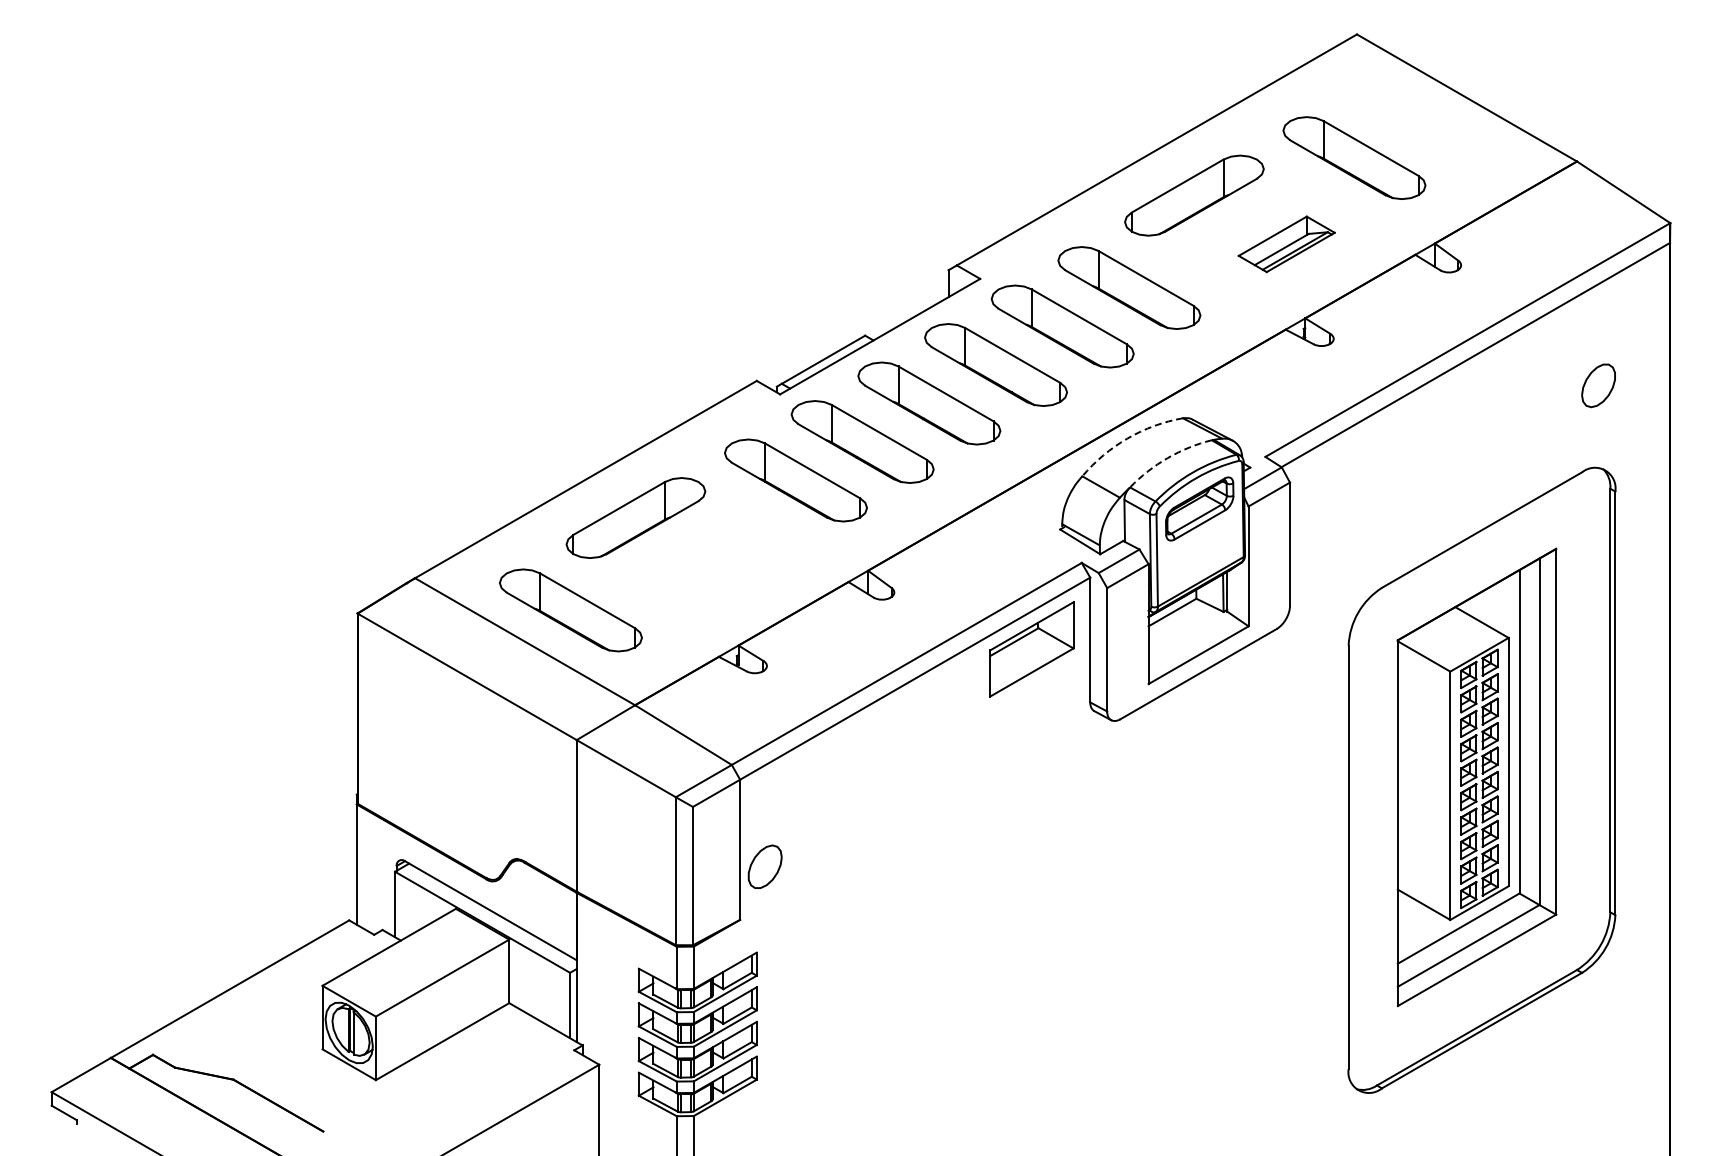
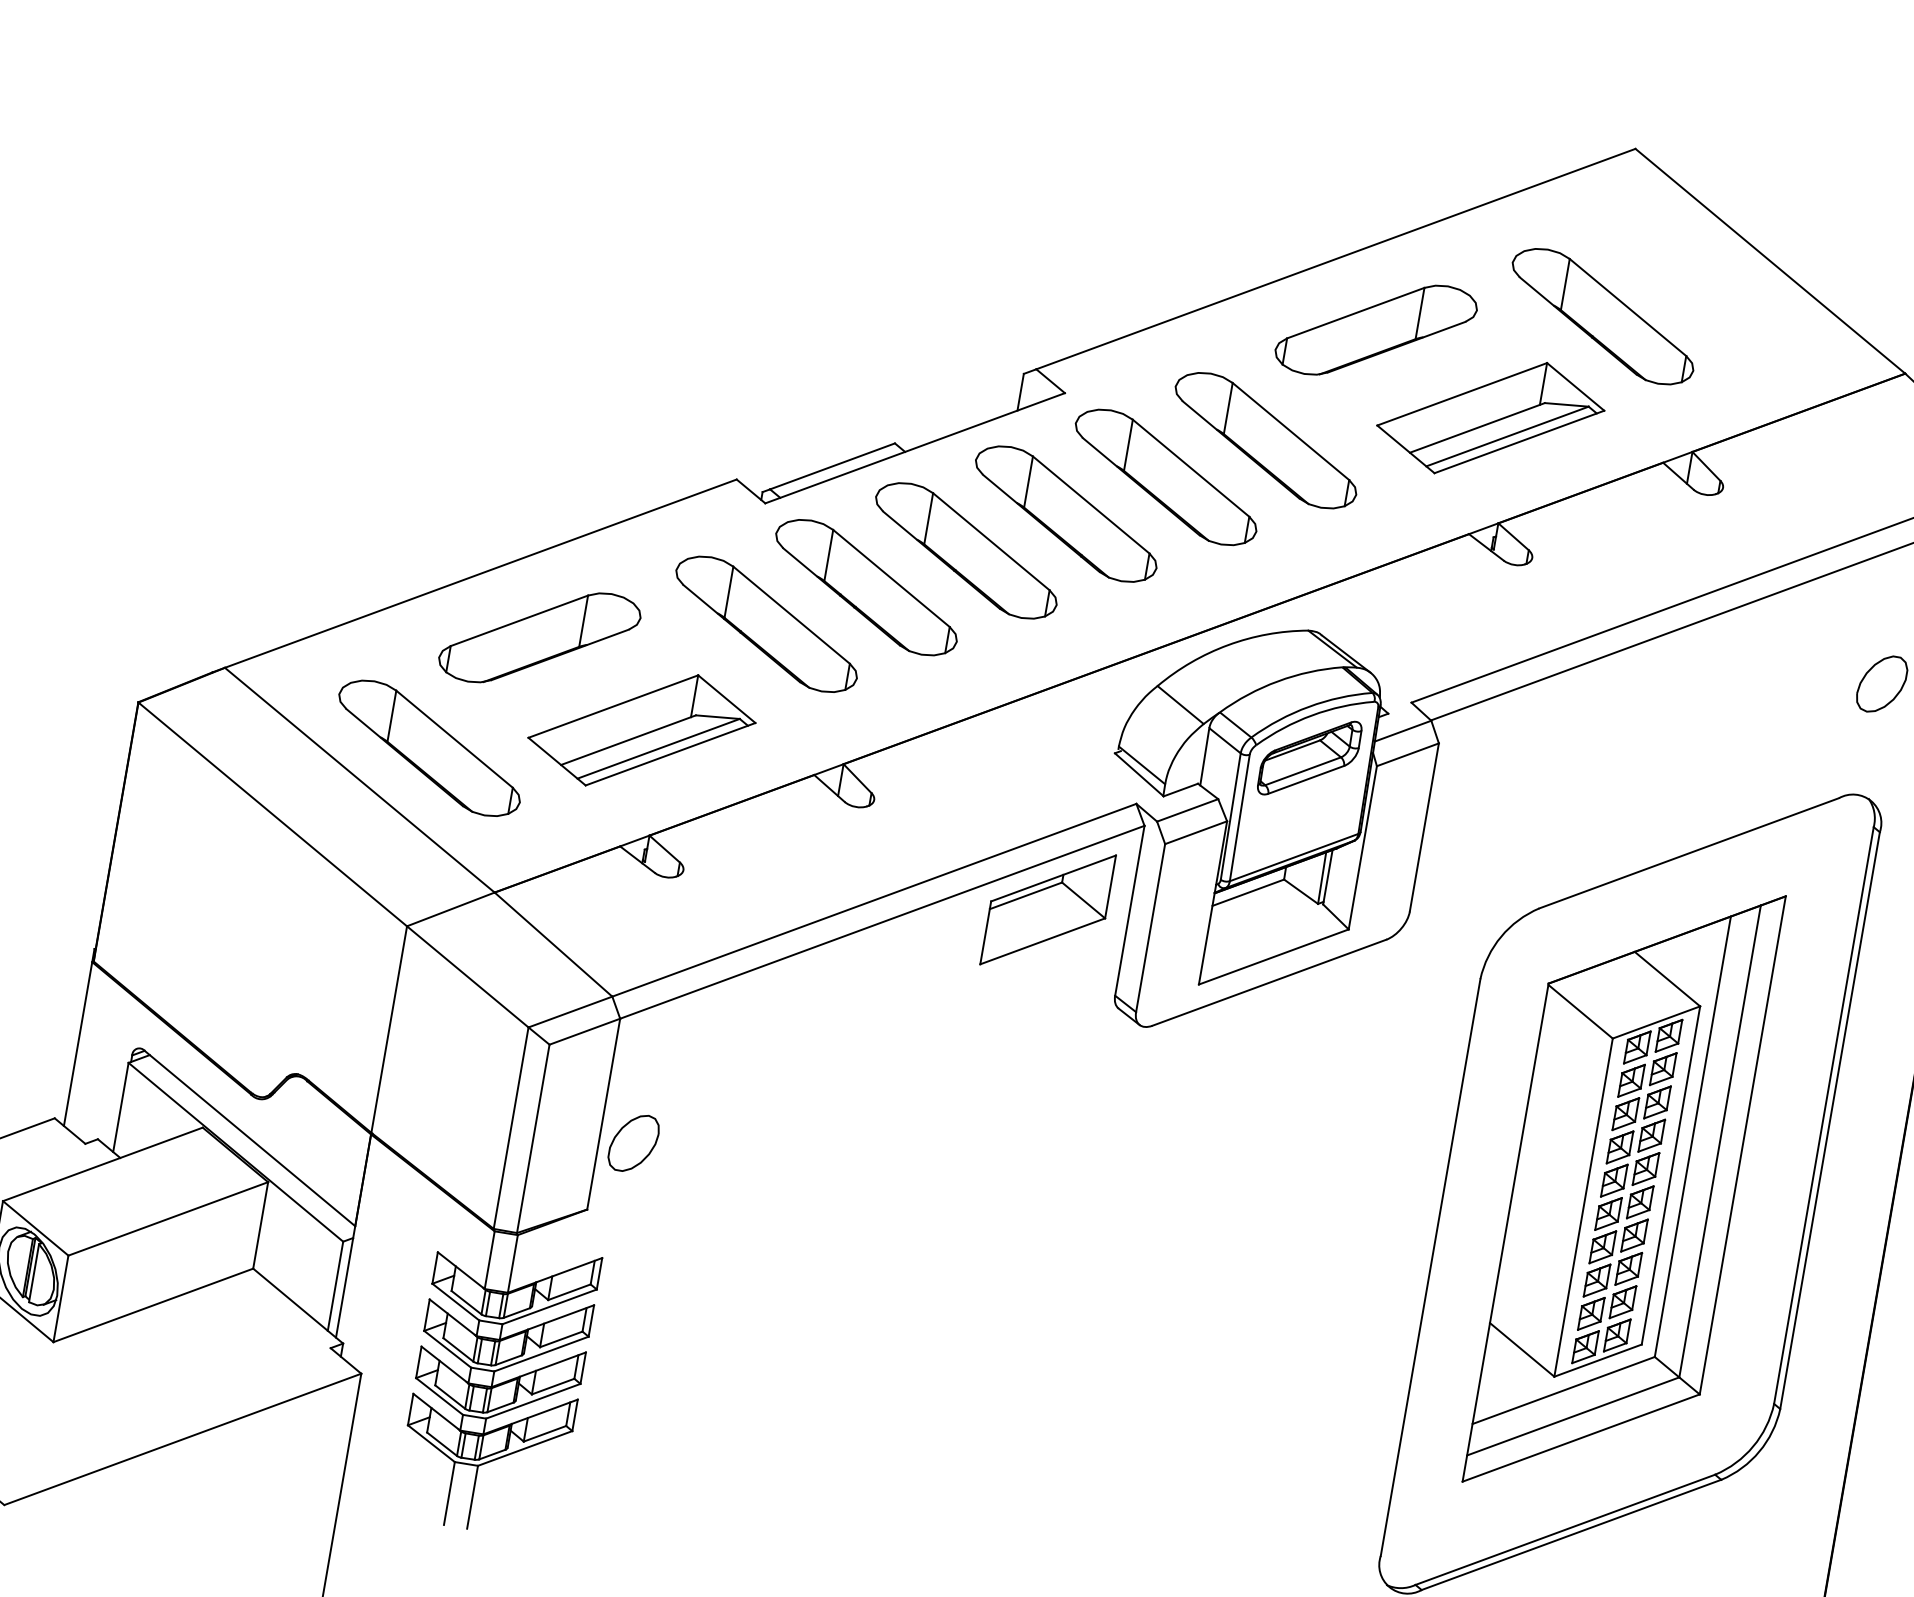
part: (1286, 244) -> (1490, 418), size x1.67
arc: (1127, 438) -> (1227, 645), dashed -> solid
arc: (1167, 458) -> (1277, 681), dashed -> solid
part: (720, 571) -> (642, 730), added

